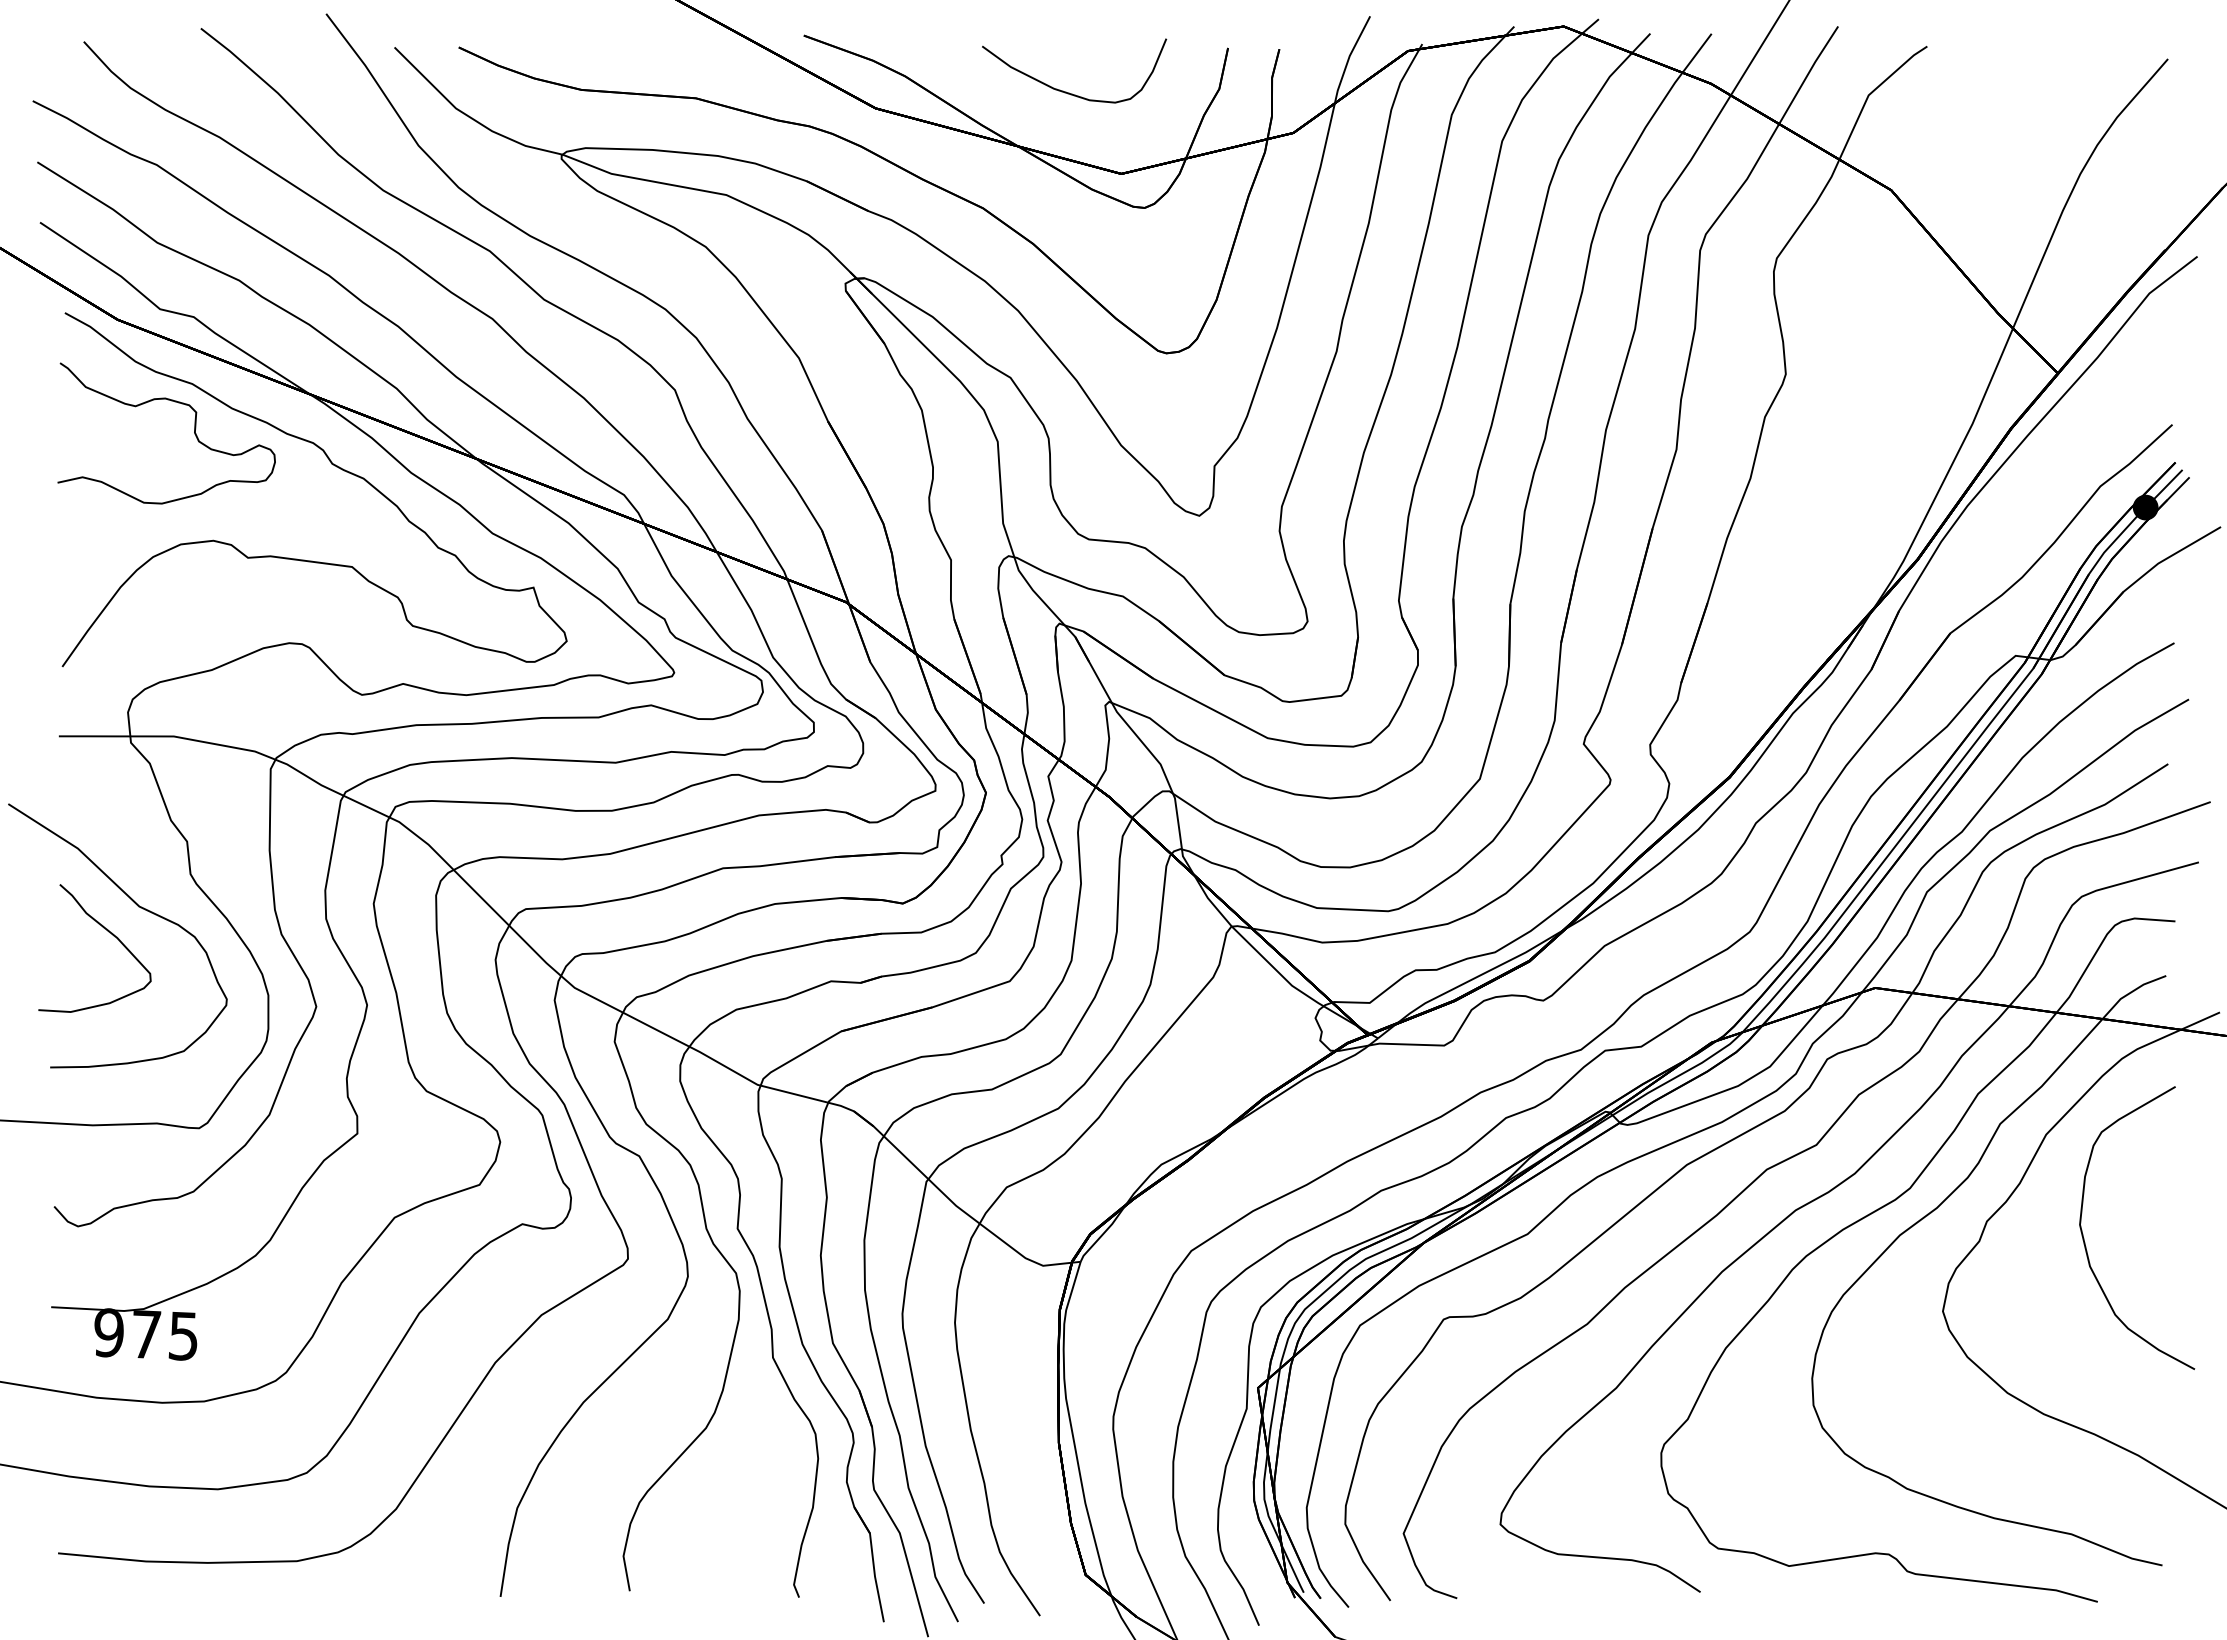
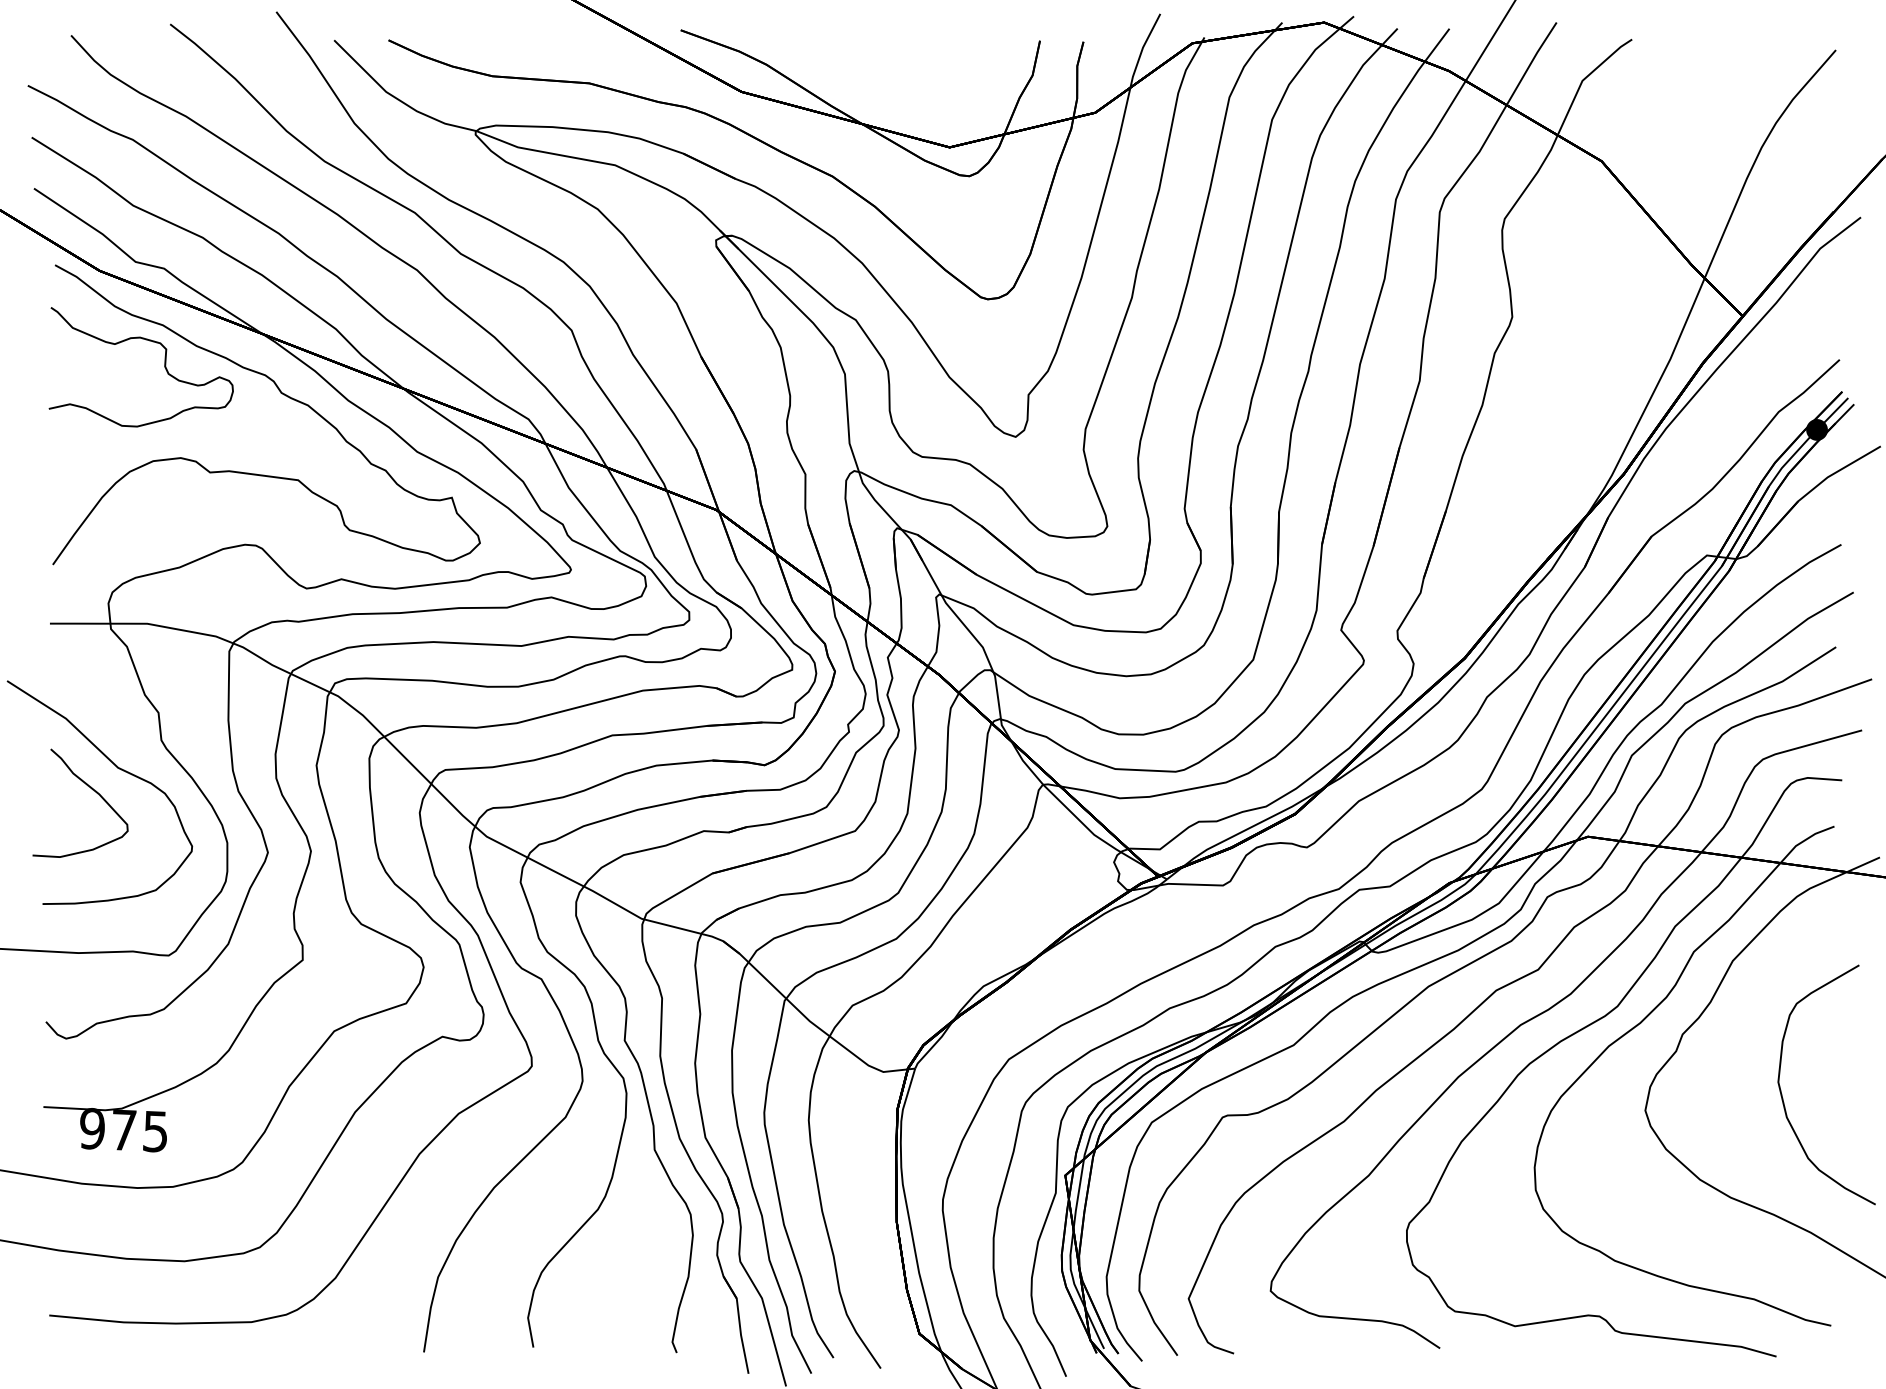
curve: (1066, 91) -> (903, 77), removed
part: (2085, 1242) -> (1783, 1097), moved

